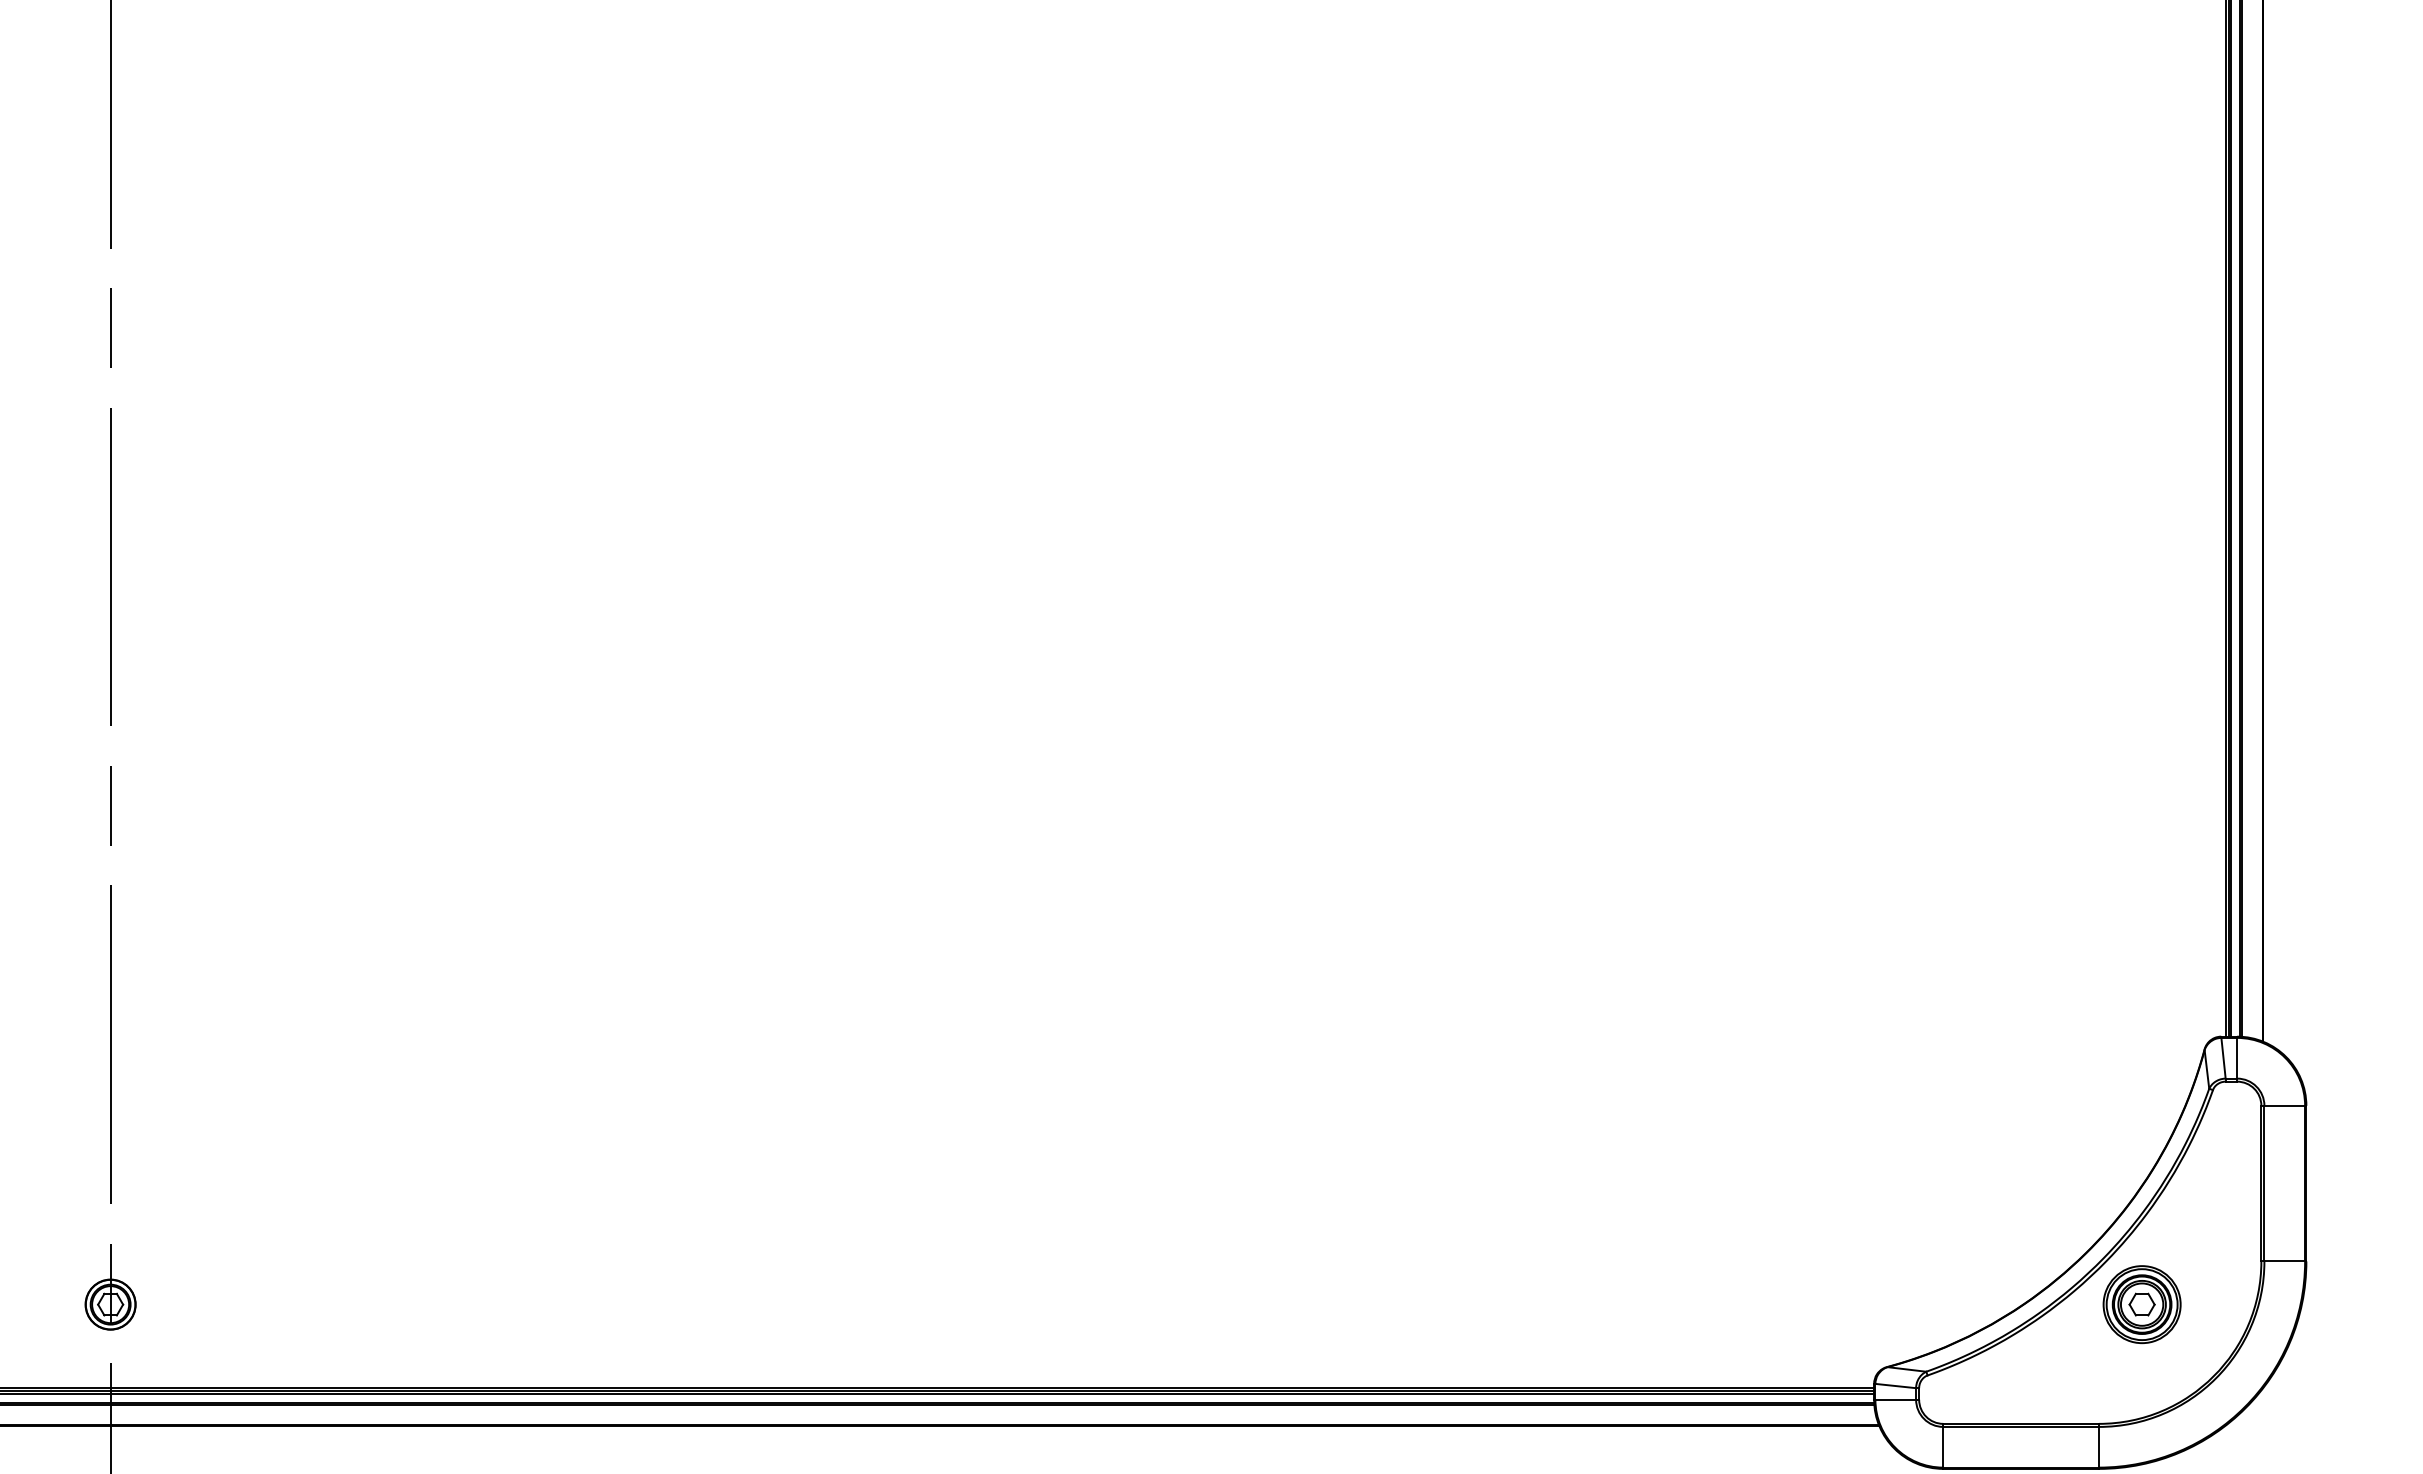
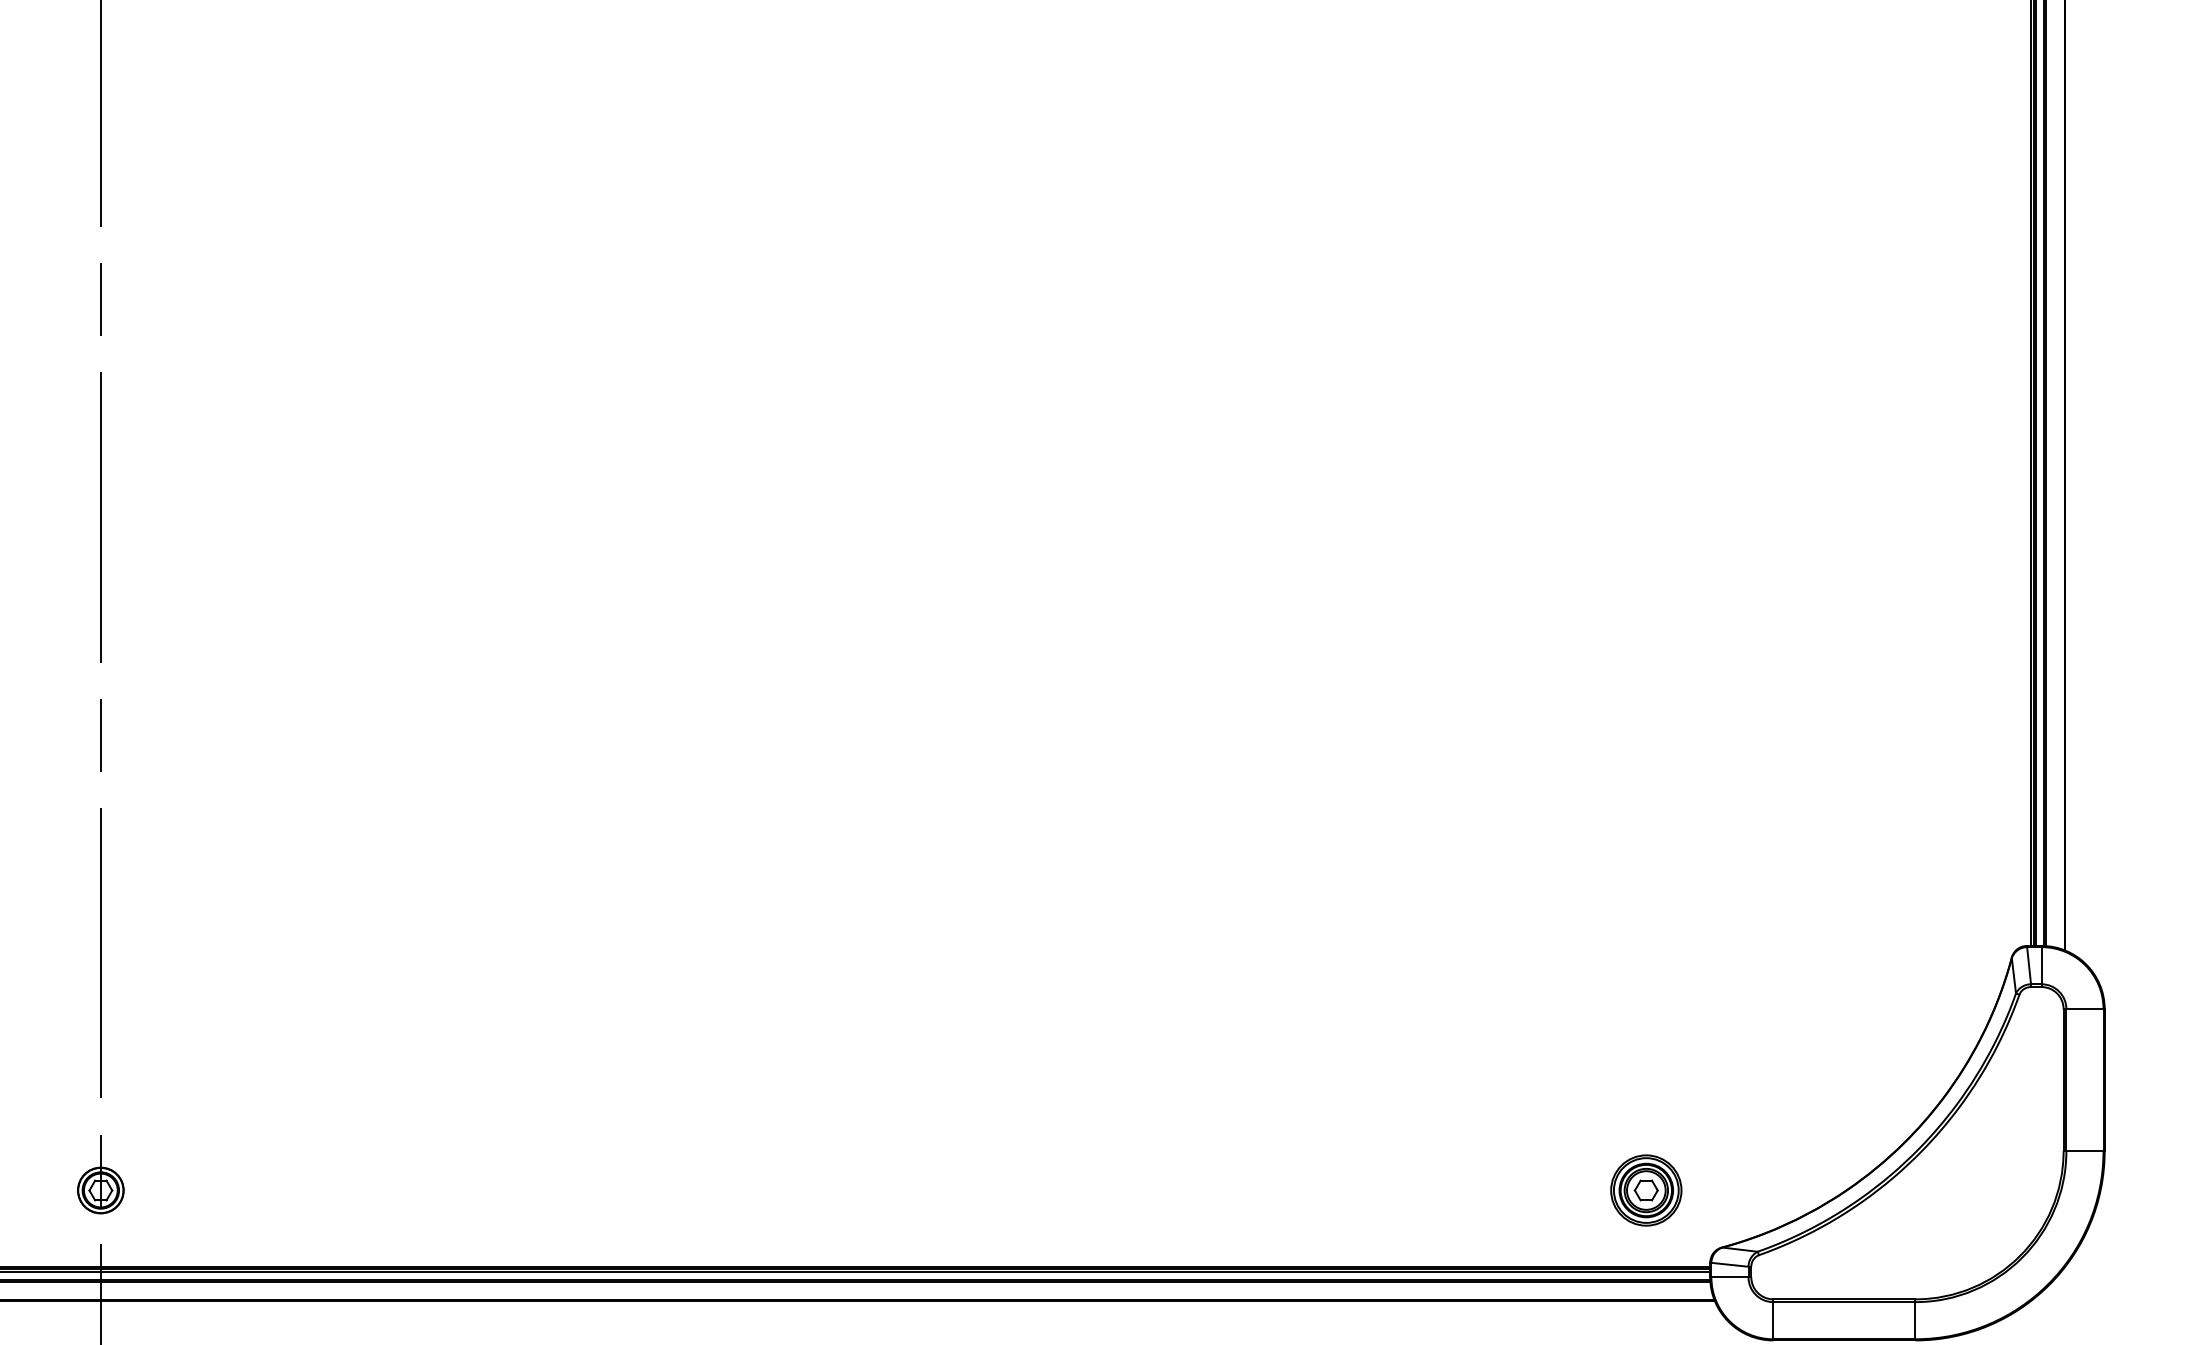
part: (2141, 1304) -> (1645, 1190), moved

